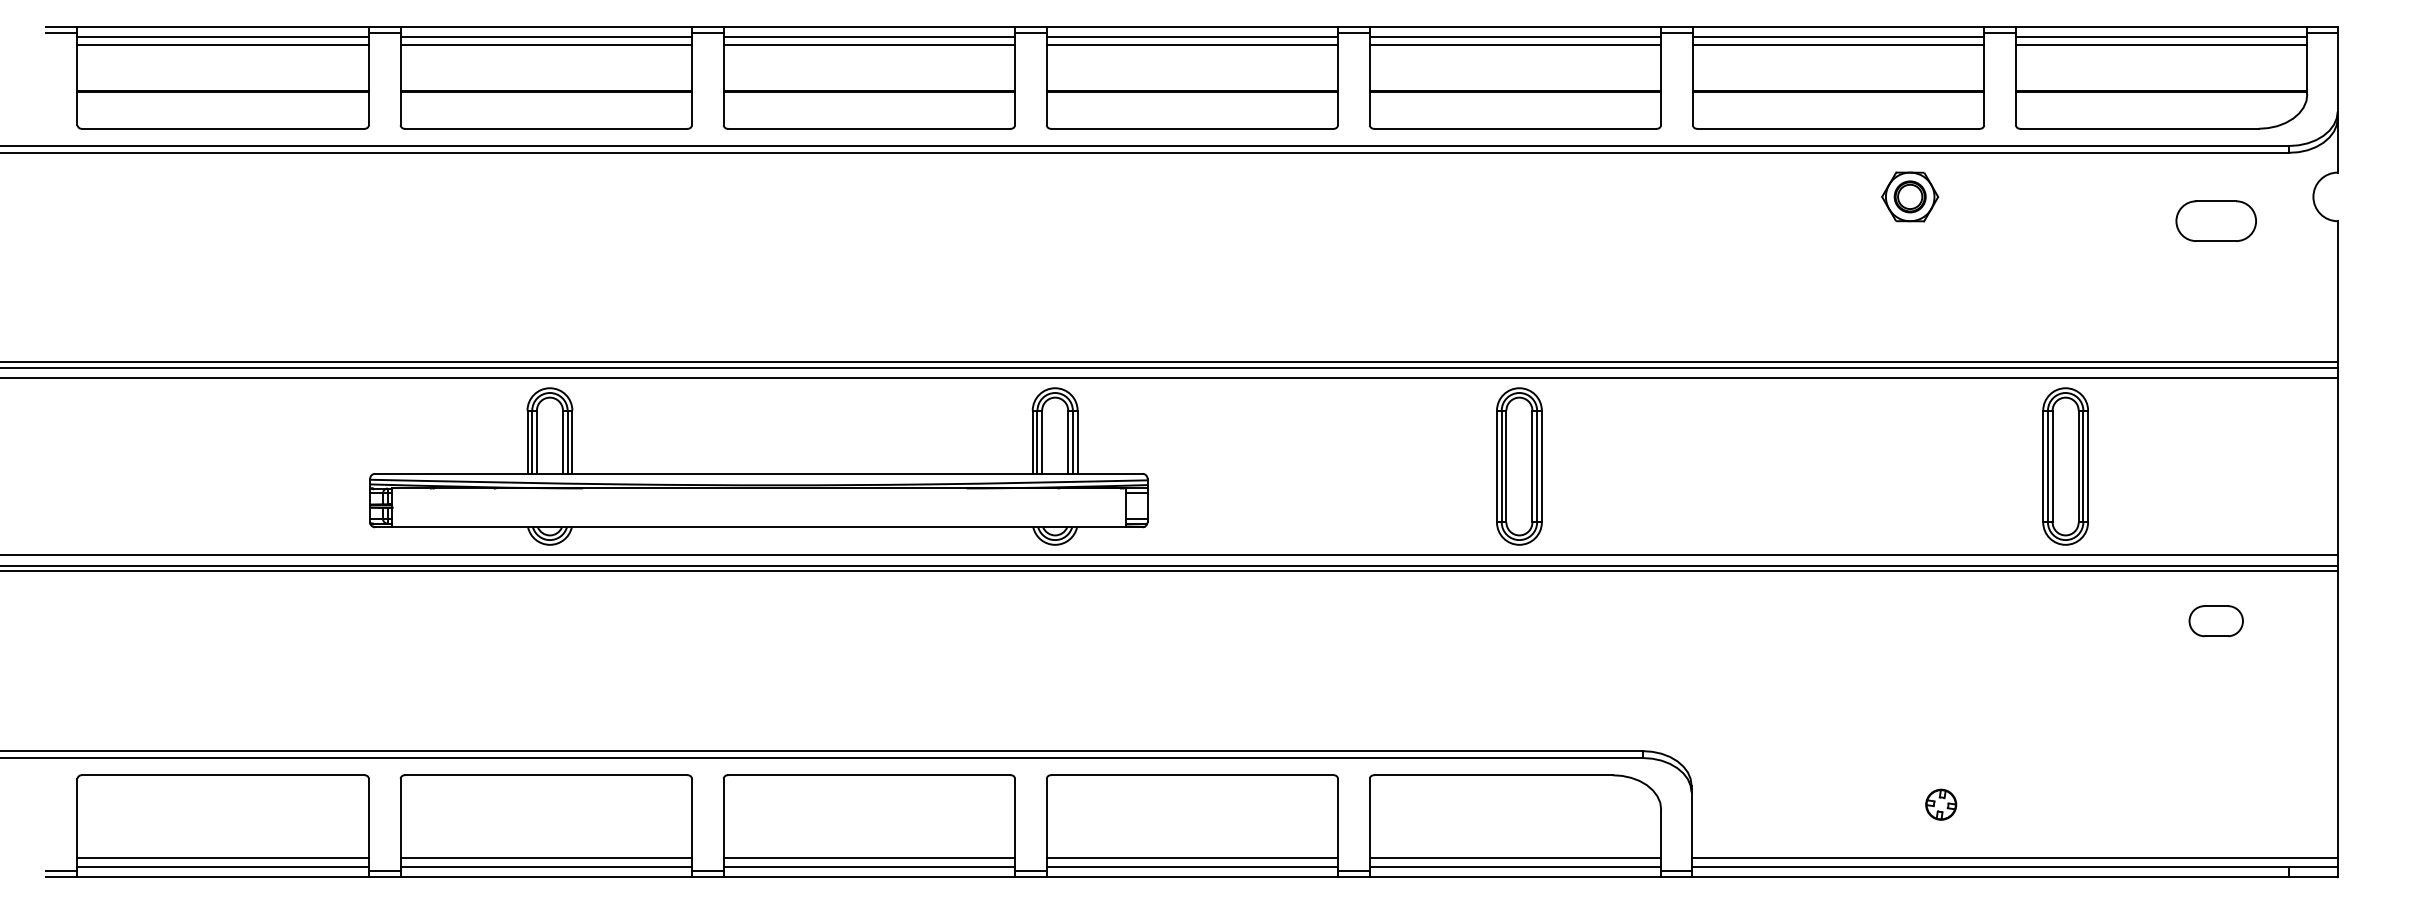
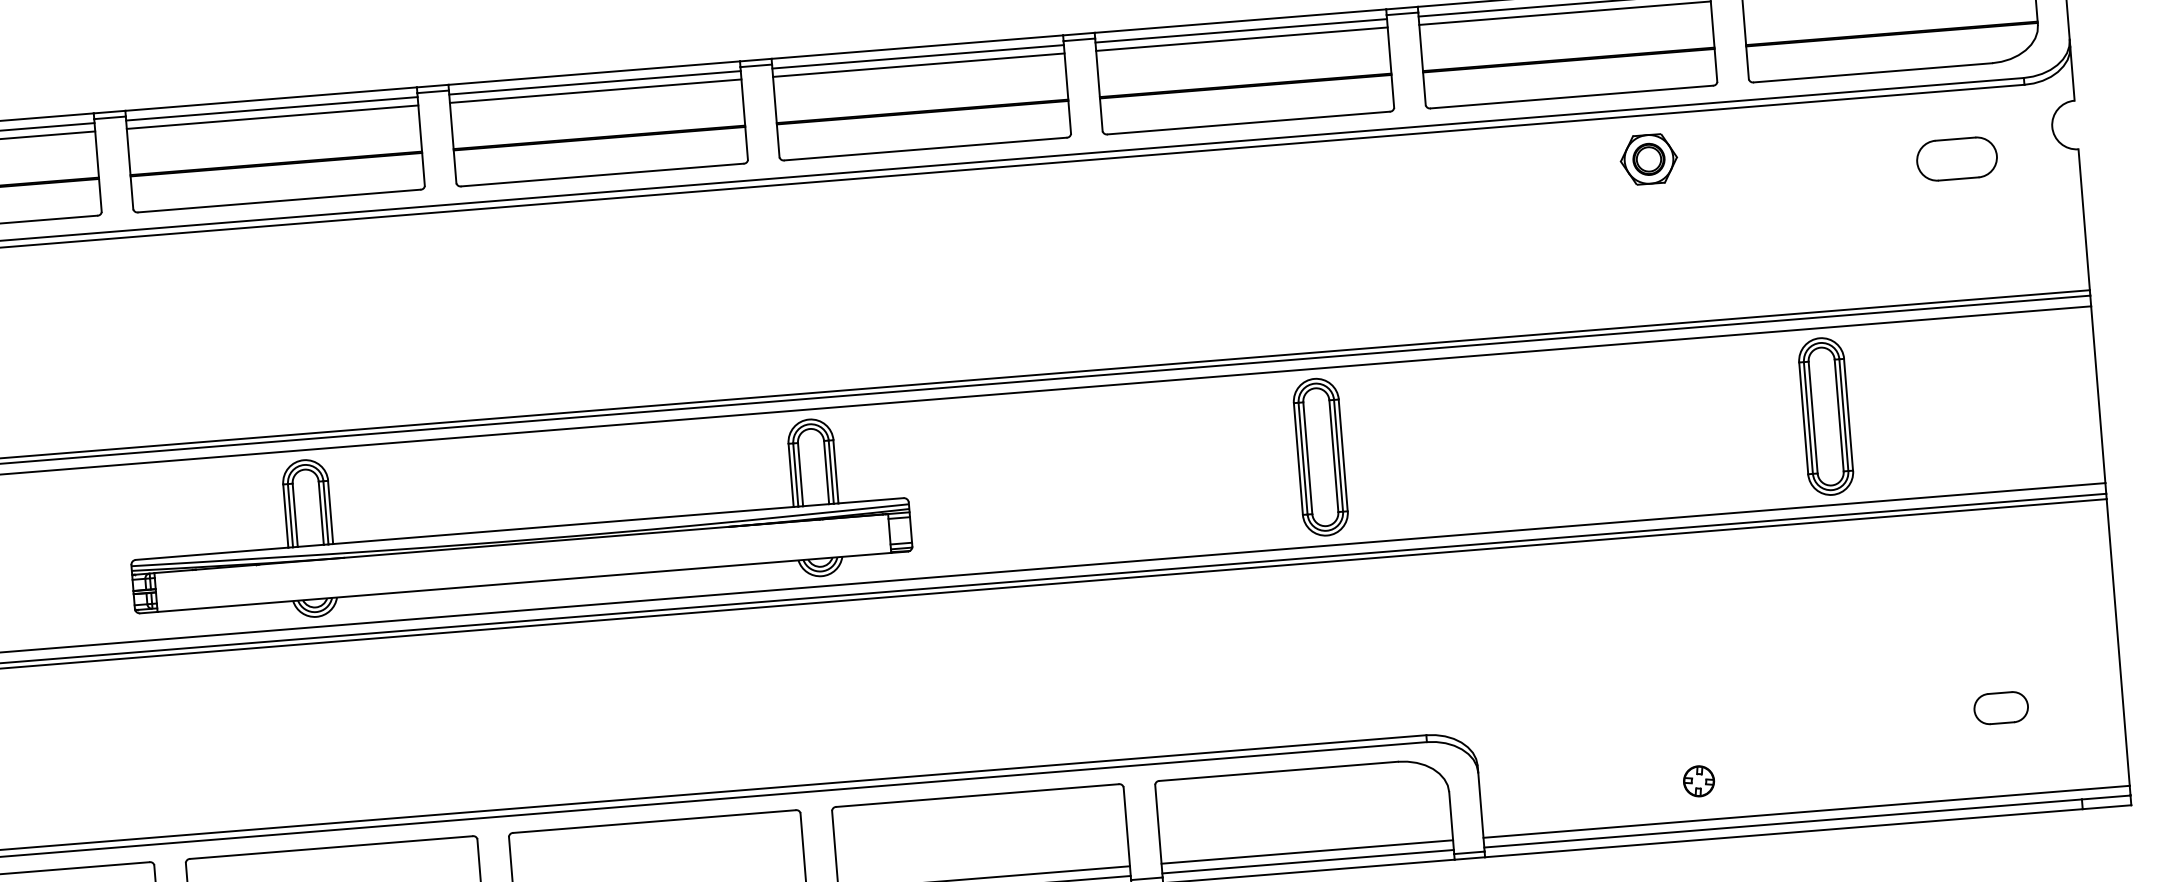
part: (1519, 466) -> (1320, 457), moved
part: (2215, 621) -> (2000, 708), moved
part: (1941, 804) -> (1699, 781), moved

